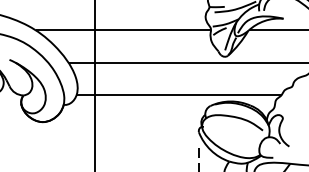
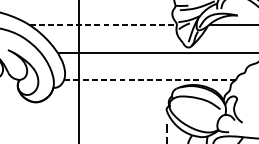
line: (123, 30) -> (103, 25), solid -> dashed
line: (179, 94) -> (150, 79), solid -> dashed

